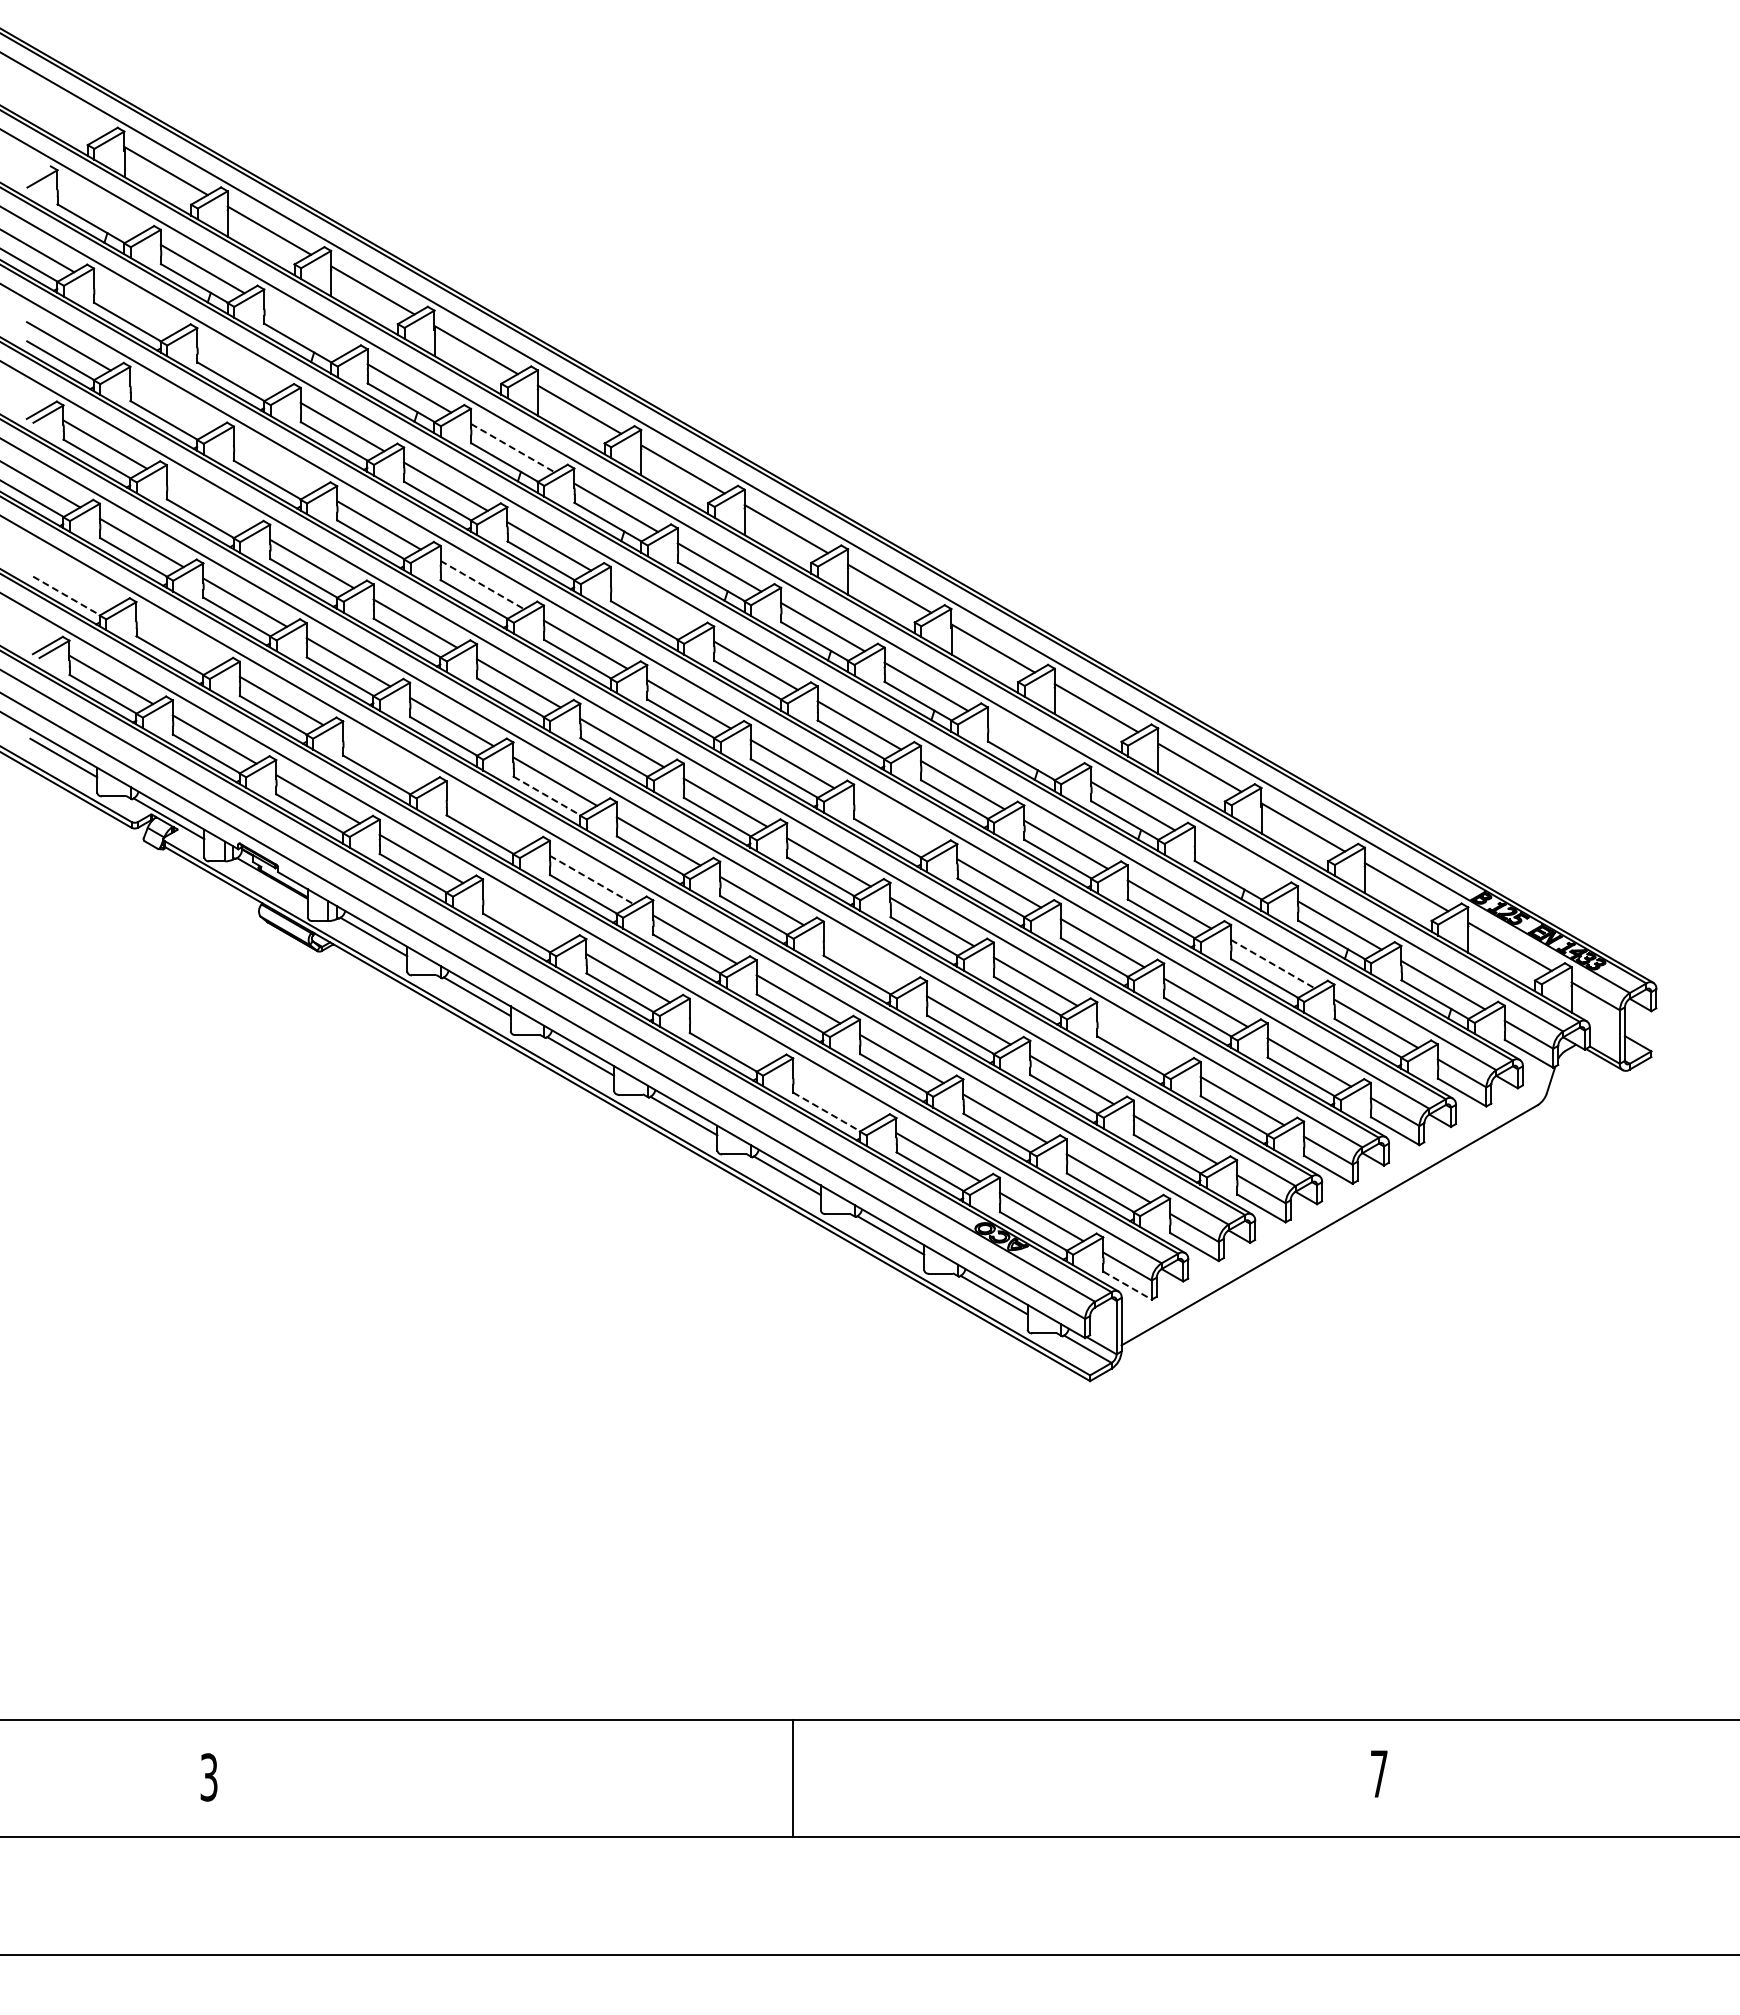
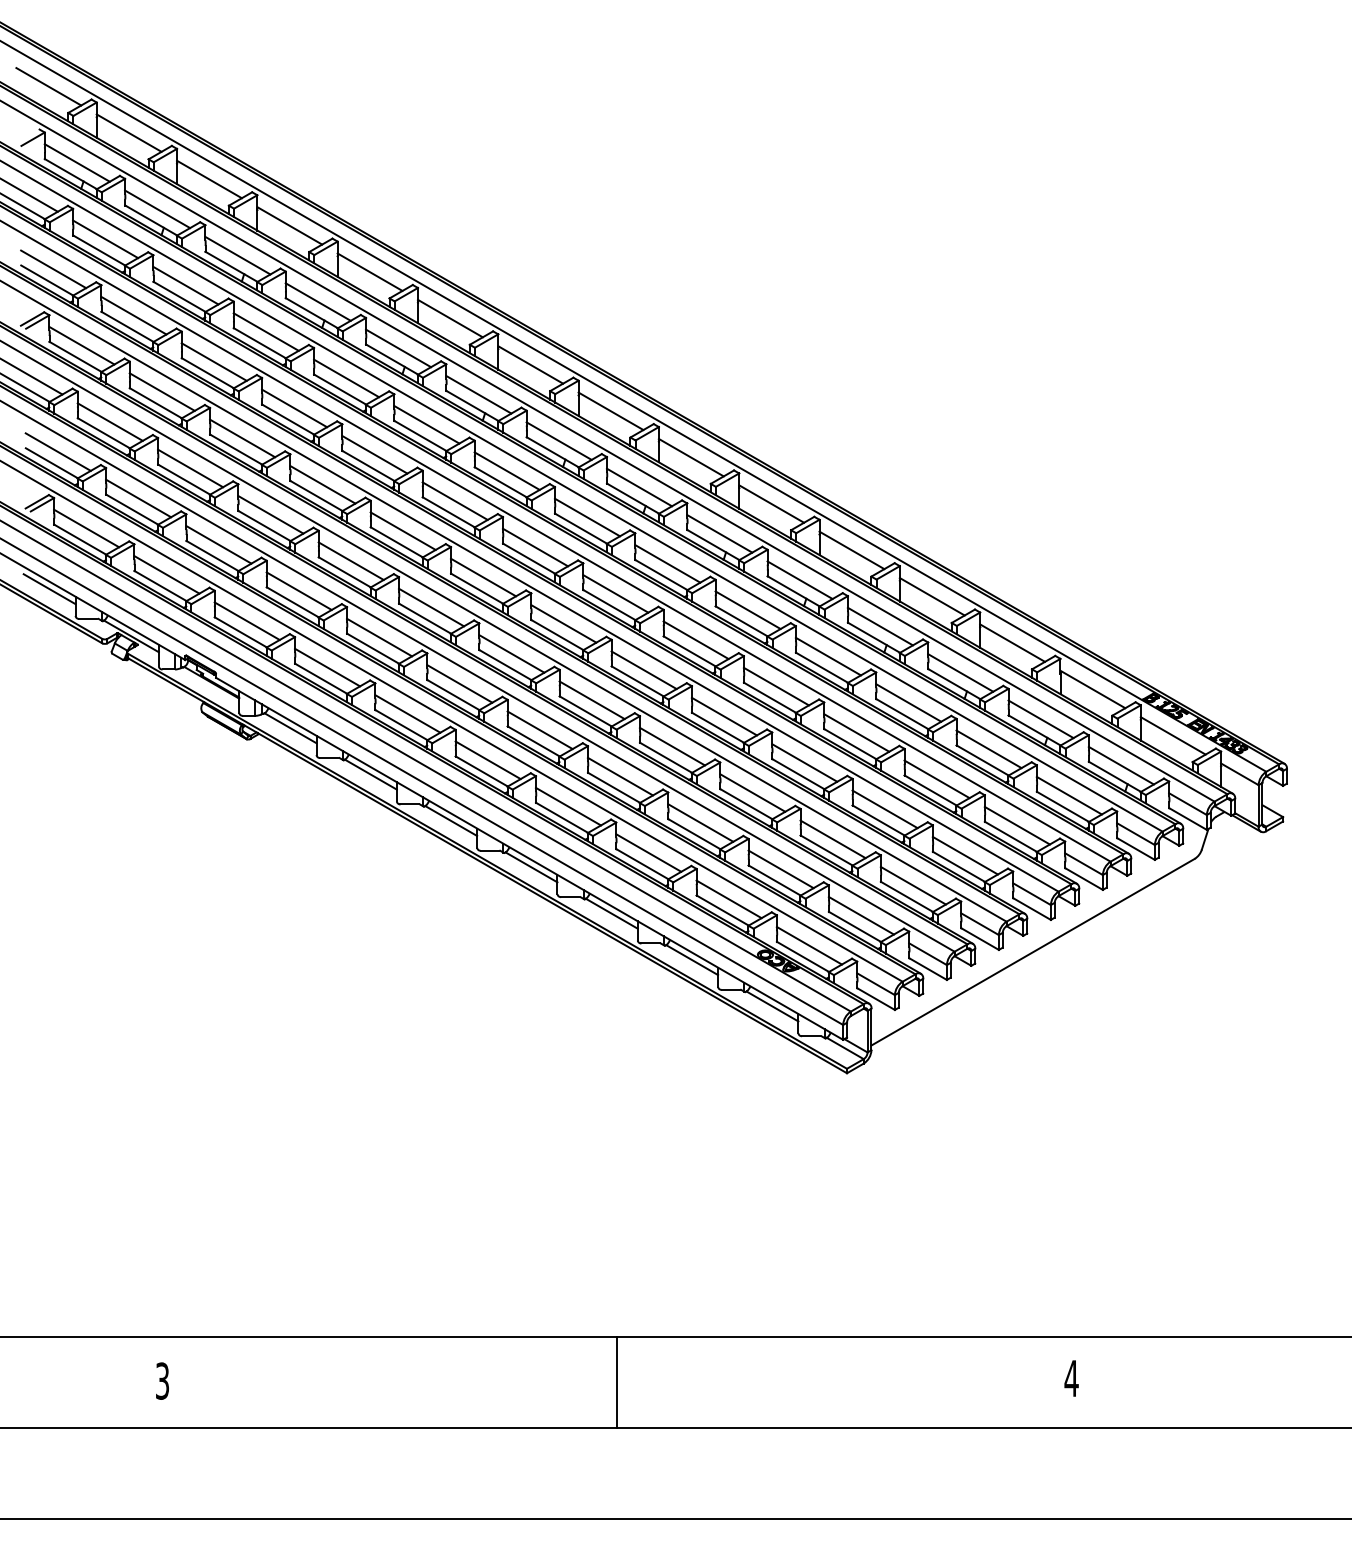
line: (62, 111) -> (48, 86), added
line: (99, 209) -> (77, 163), added
line: (135, 307) -> (105, 239), added
line: (305, 328) -> (237, 255), added
line: (239, 367) -> (186, 285), added
line: (172, 405) -> (134, 315), added
line: (513, 448) -> (399, 348), dashed -> solid
line: (275, 465) -> (214, 361), added
line: (208, 504) -> (162, 392), added
line: (74, 581) -> (57, 452), added
line: (482, 585) -> (374, 455), dashed -> solid
line: (66, 595) -> (51, 462), dashed -> solid
line: (652, 605) -> (507, 470), added
line: (178, 641) -> (138, 498), added
line: (1029, 746) -> (799, 580), added
line: (384, 760) -> (298, 591), added
line: (547, 796) -> (425, 619), dashed -> solid
line: (488, 820) -> (379, 637), added
line: (895, 823) -> (695, 640), added
line: (1236, 865) -> (960, 672), added
line: (592, 880) -> (460, 684), dashed -> solid
line: (524, 918) -> (407, 713), added
line: (865, 960) -> (672, 746), added
line: (1273, 964) -> (989, 749), dashed -> solid
line: (731, 1037) -> (568, 806), added
line: (1138, 1041) -> (884, 809), added
line: (834, 1097) -> (648, 852), added
line: (826, 1112) -> (642, 864), dashed -> solid
line: (1127, 1285) -> (876, 998), dashed -> solid
text: (1379, 1773) -> (1071, 1378), 7 -> 4

